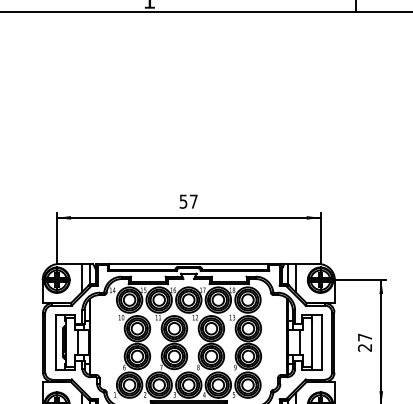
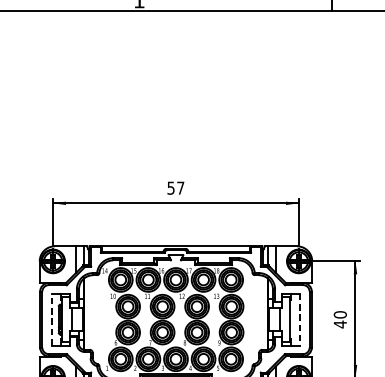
line: (56, 342) -> (52, 319), solid -> dashed
line: (321, 342) -> (299, 319), solid -> dashed
text: (365, 342) -> (340, 319), 27 -> 40

